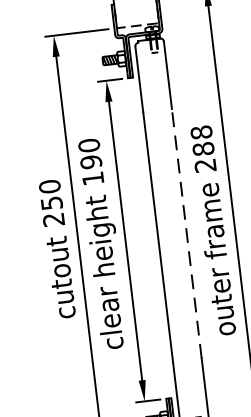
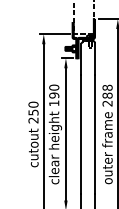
line: (187, 231) -> (95, 133), dashed -> solid

